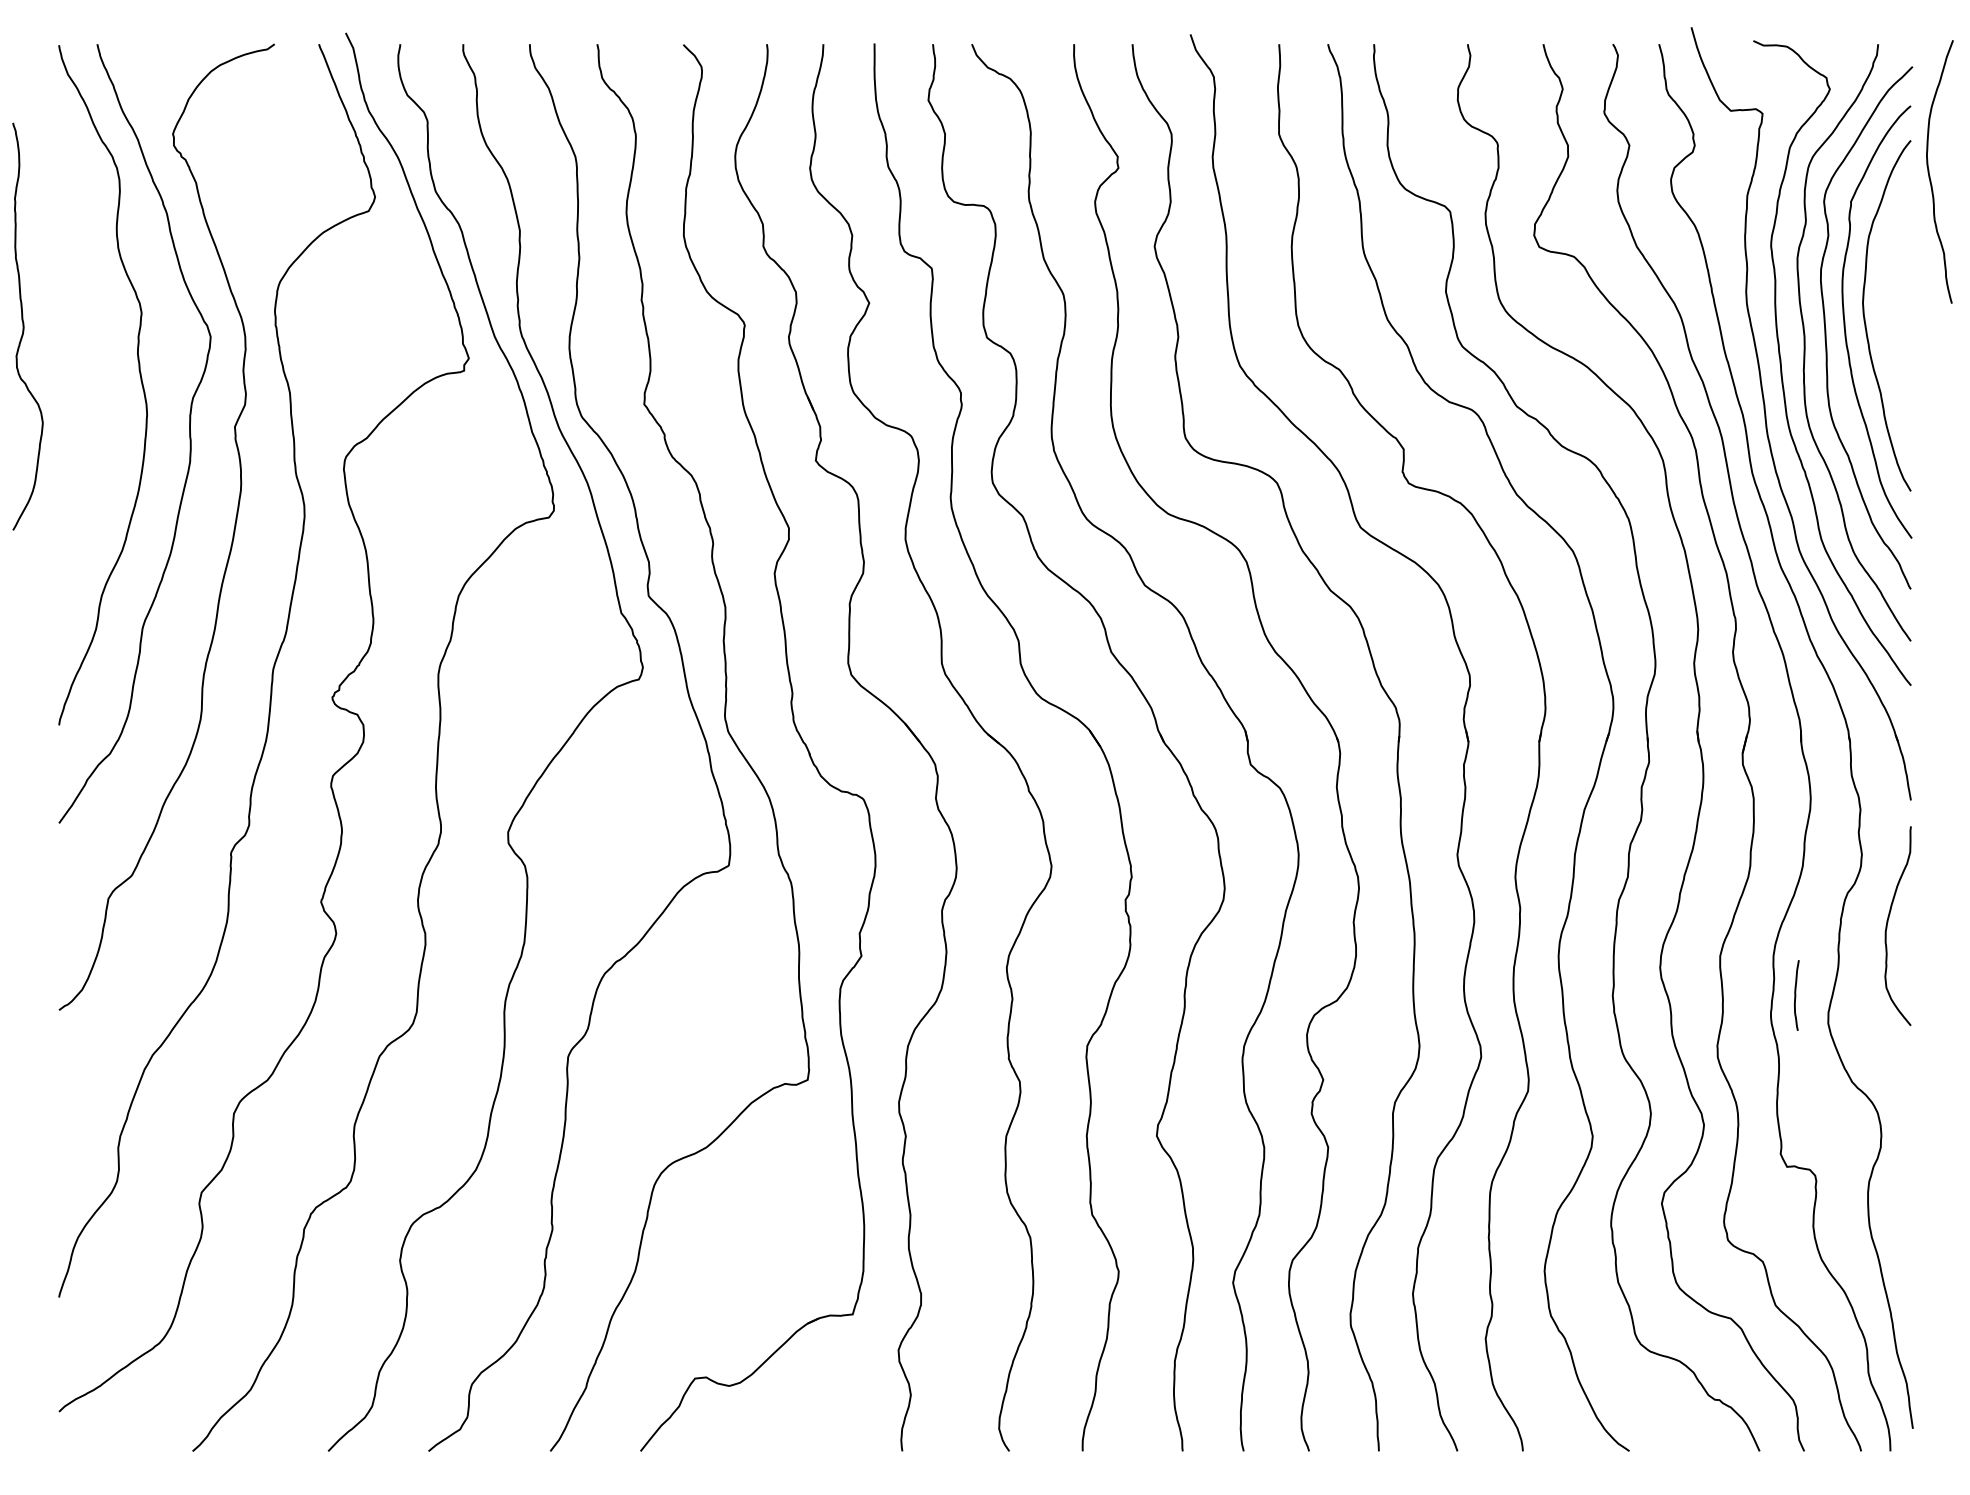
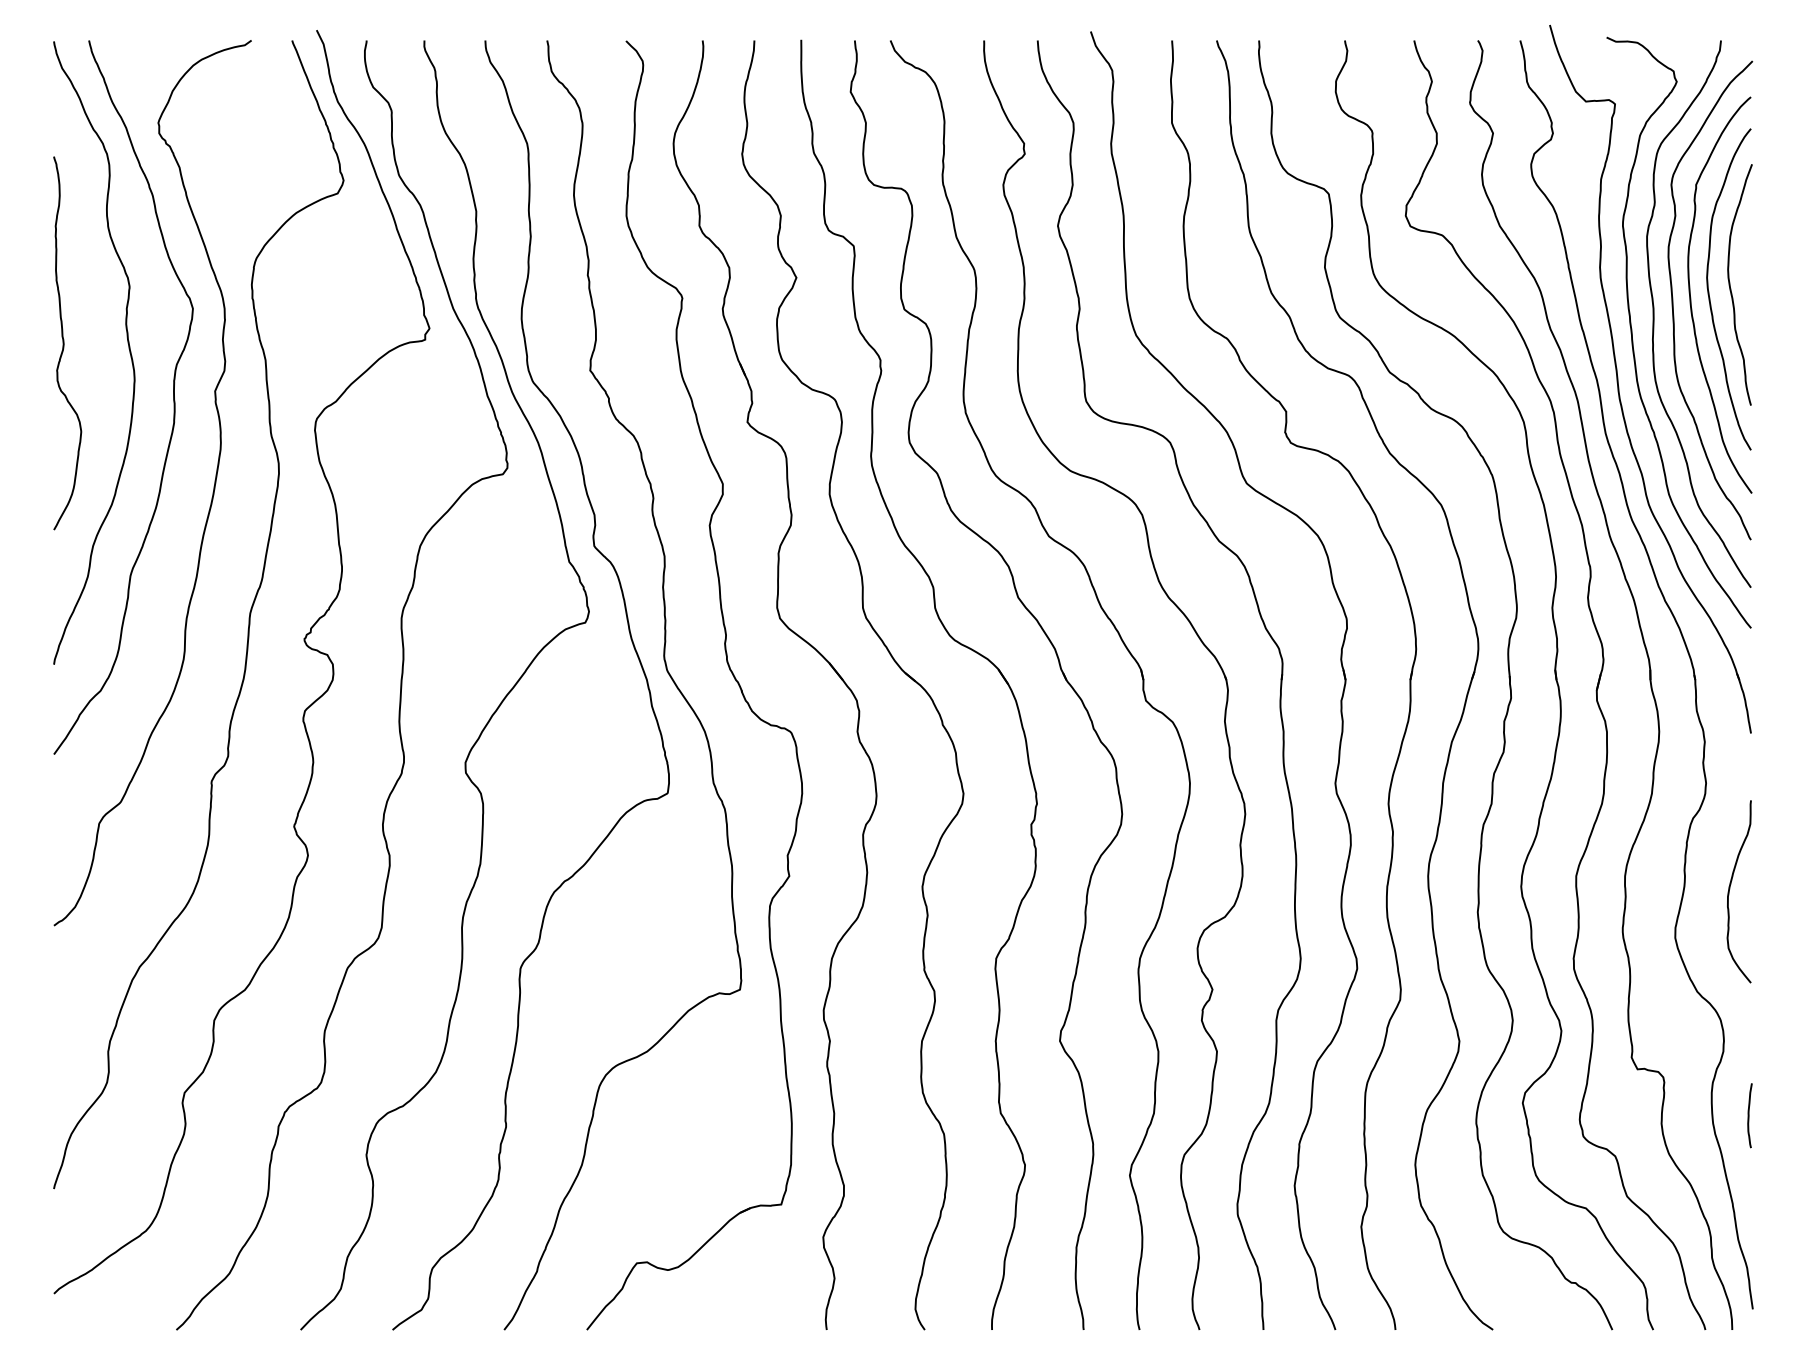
curve: (1930, 175) -> (1731, 288), moved
curve: (24, 326) -> (64, 343), moved
curve: (1888, 922) -> (1730, 888), moved
curve: (1796, 995) -> (1749, 1115), moved

